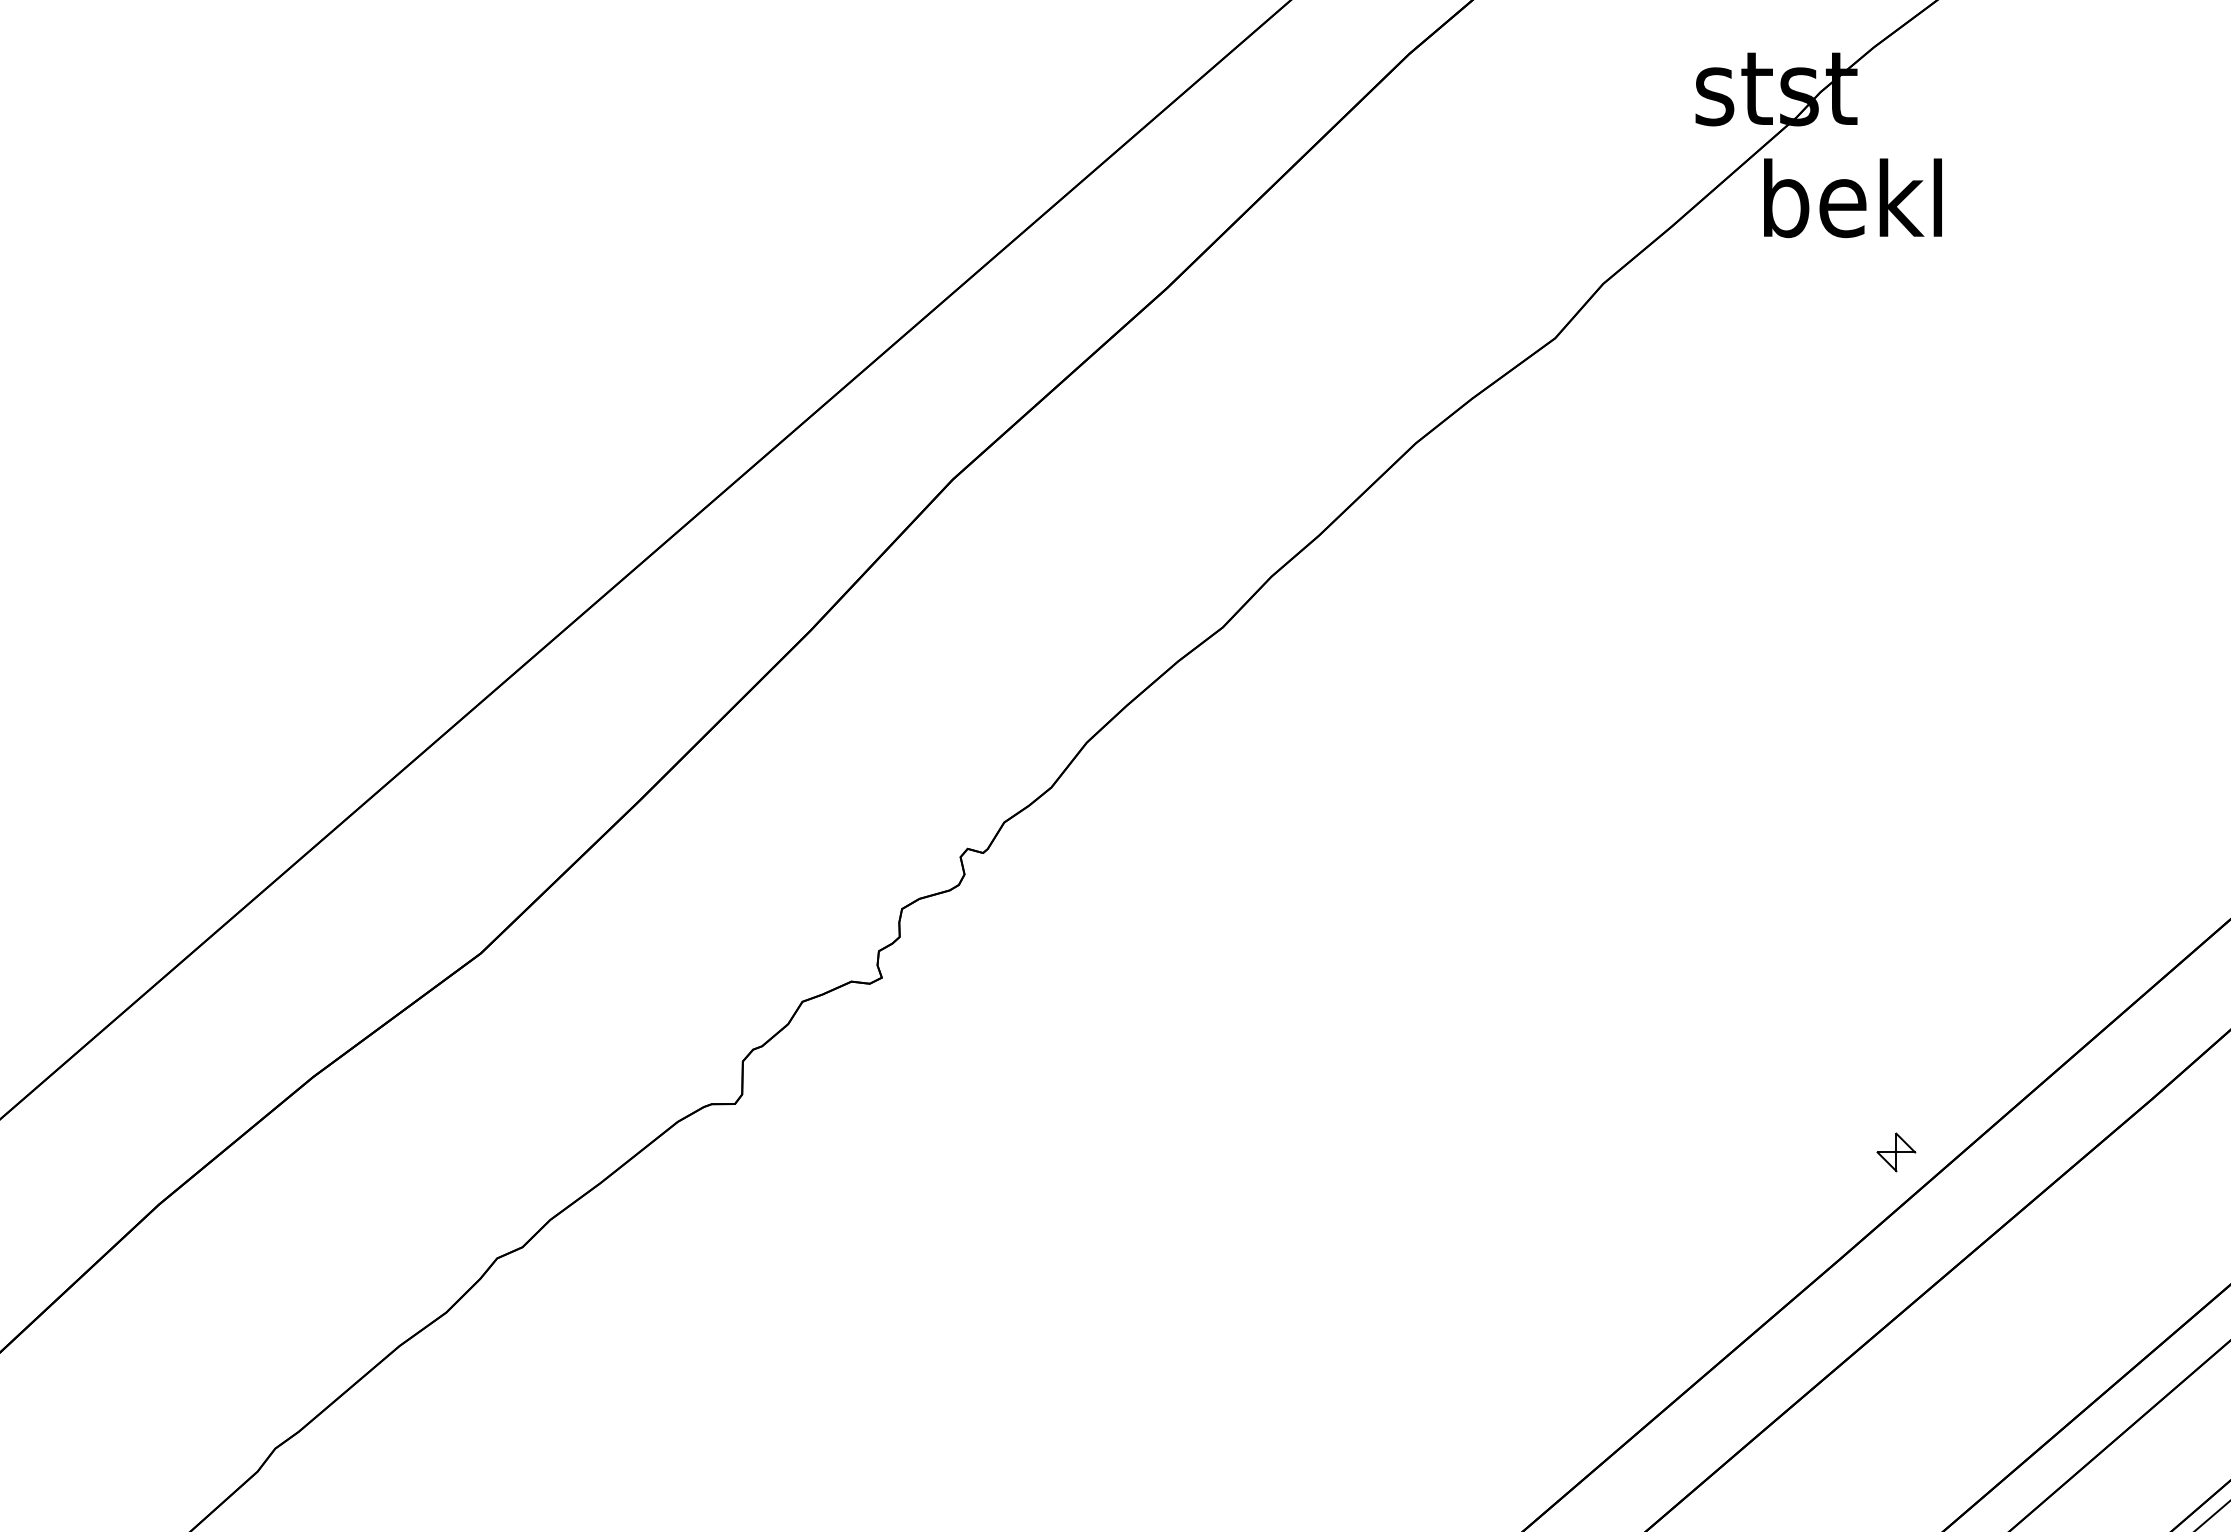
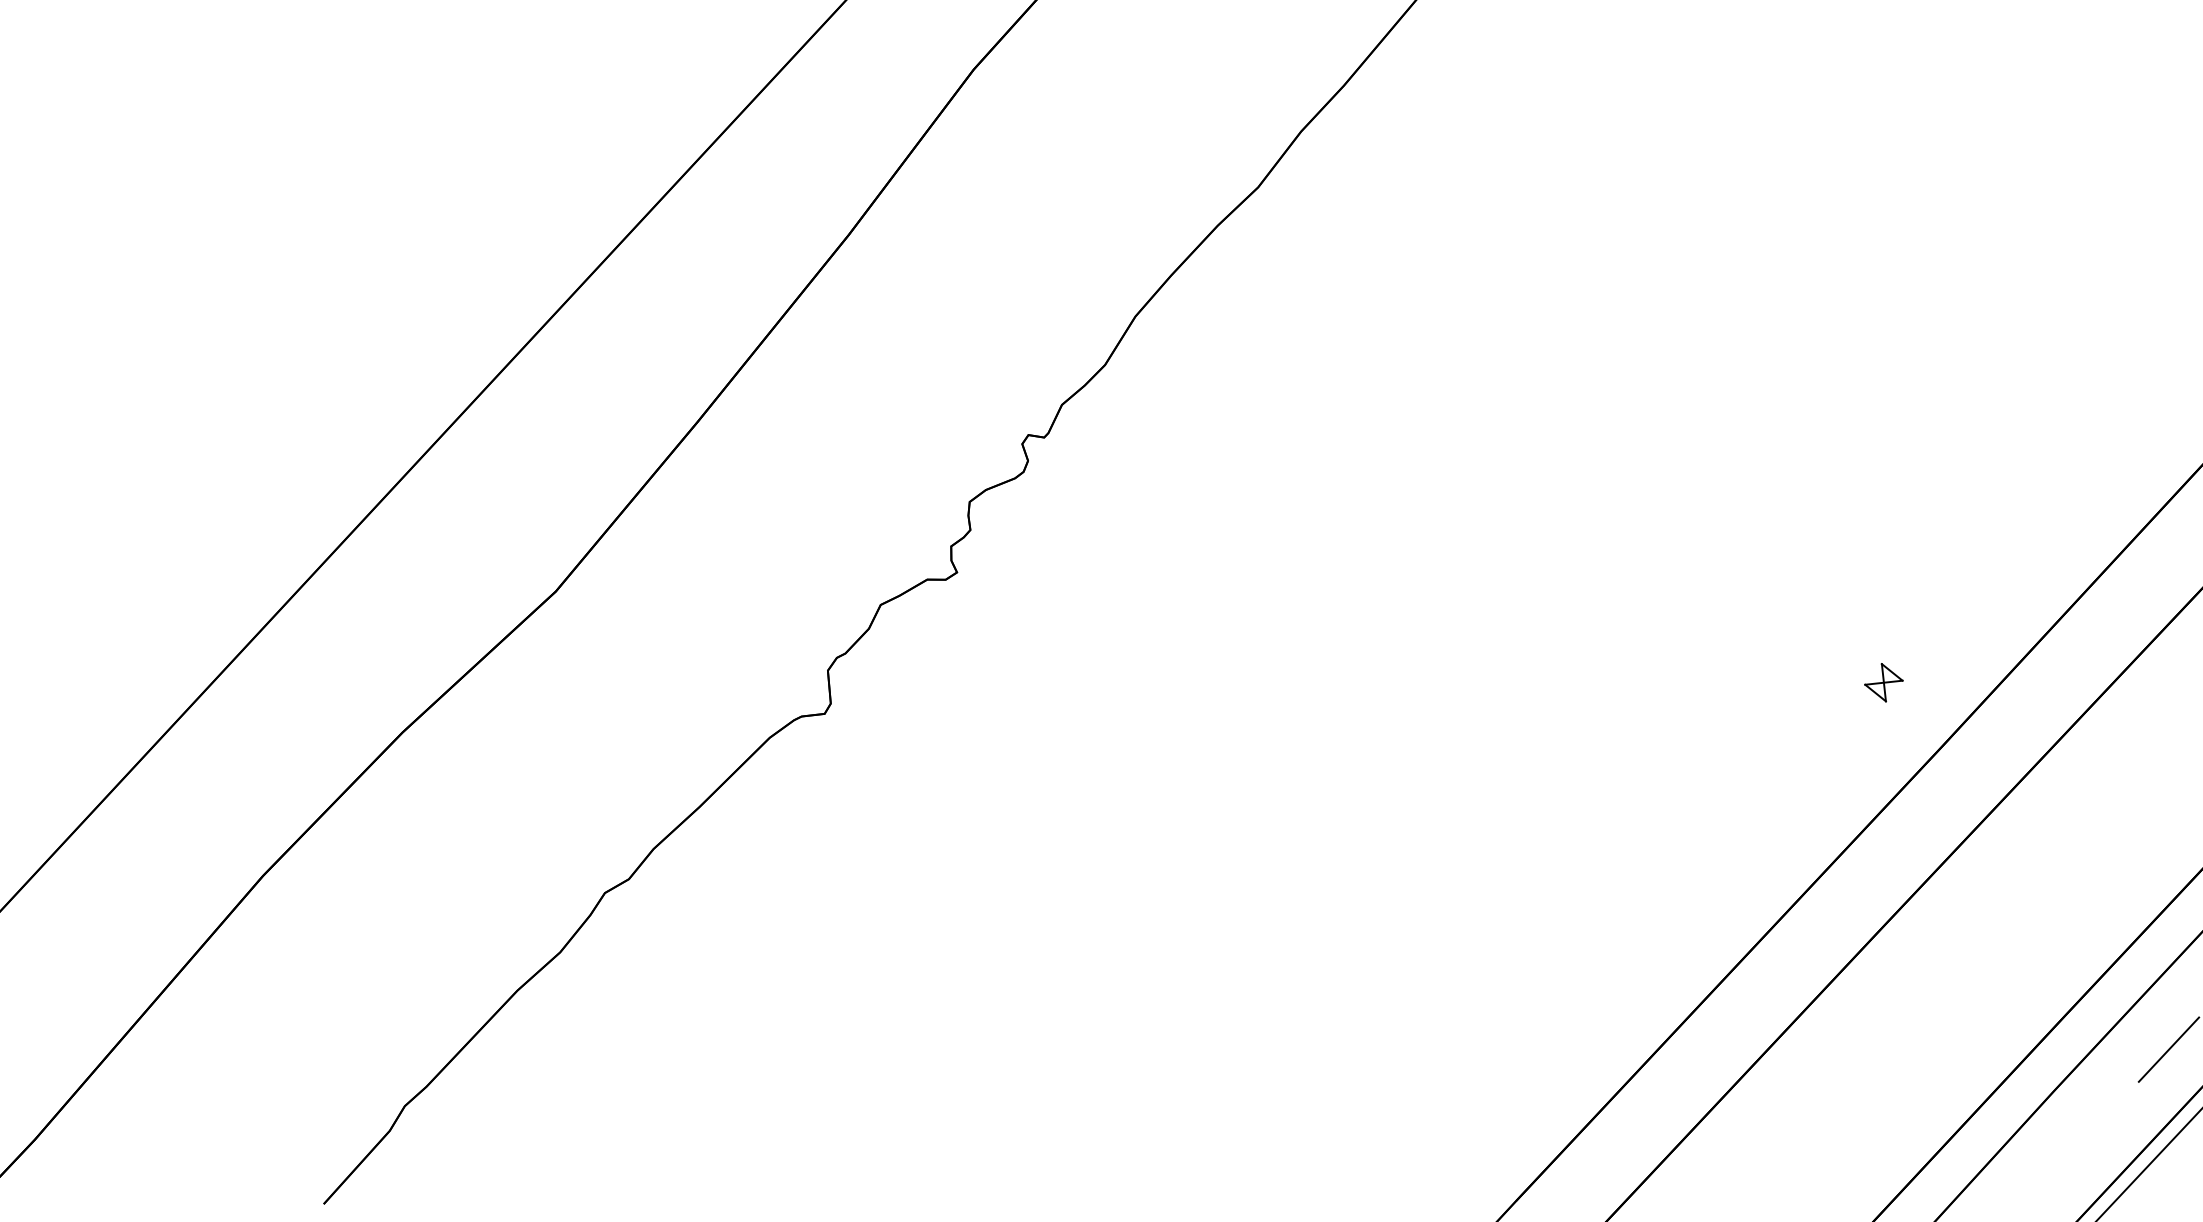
part: (1896, 1152) -> (1884, 682), moved

